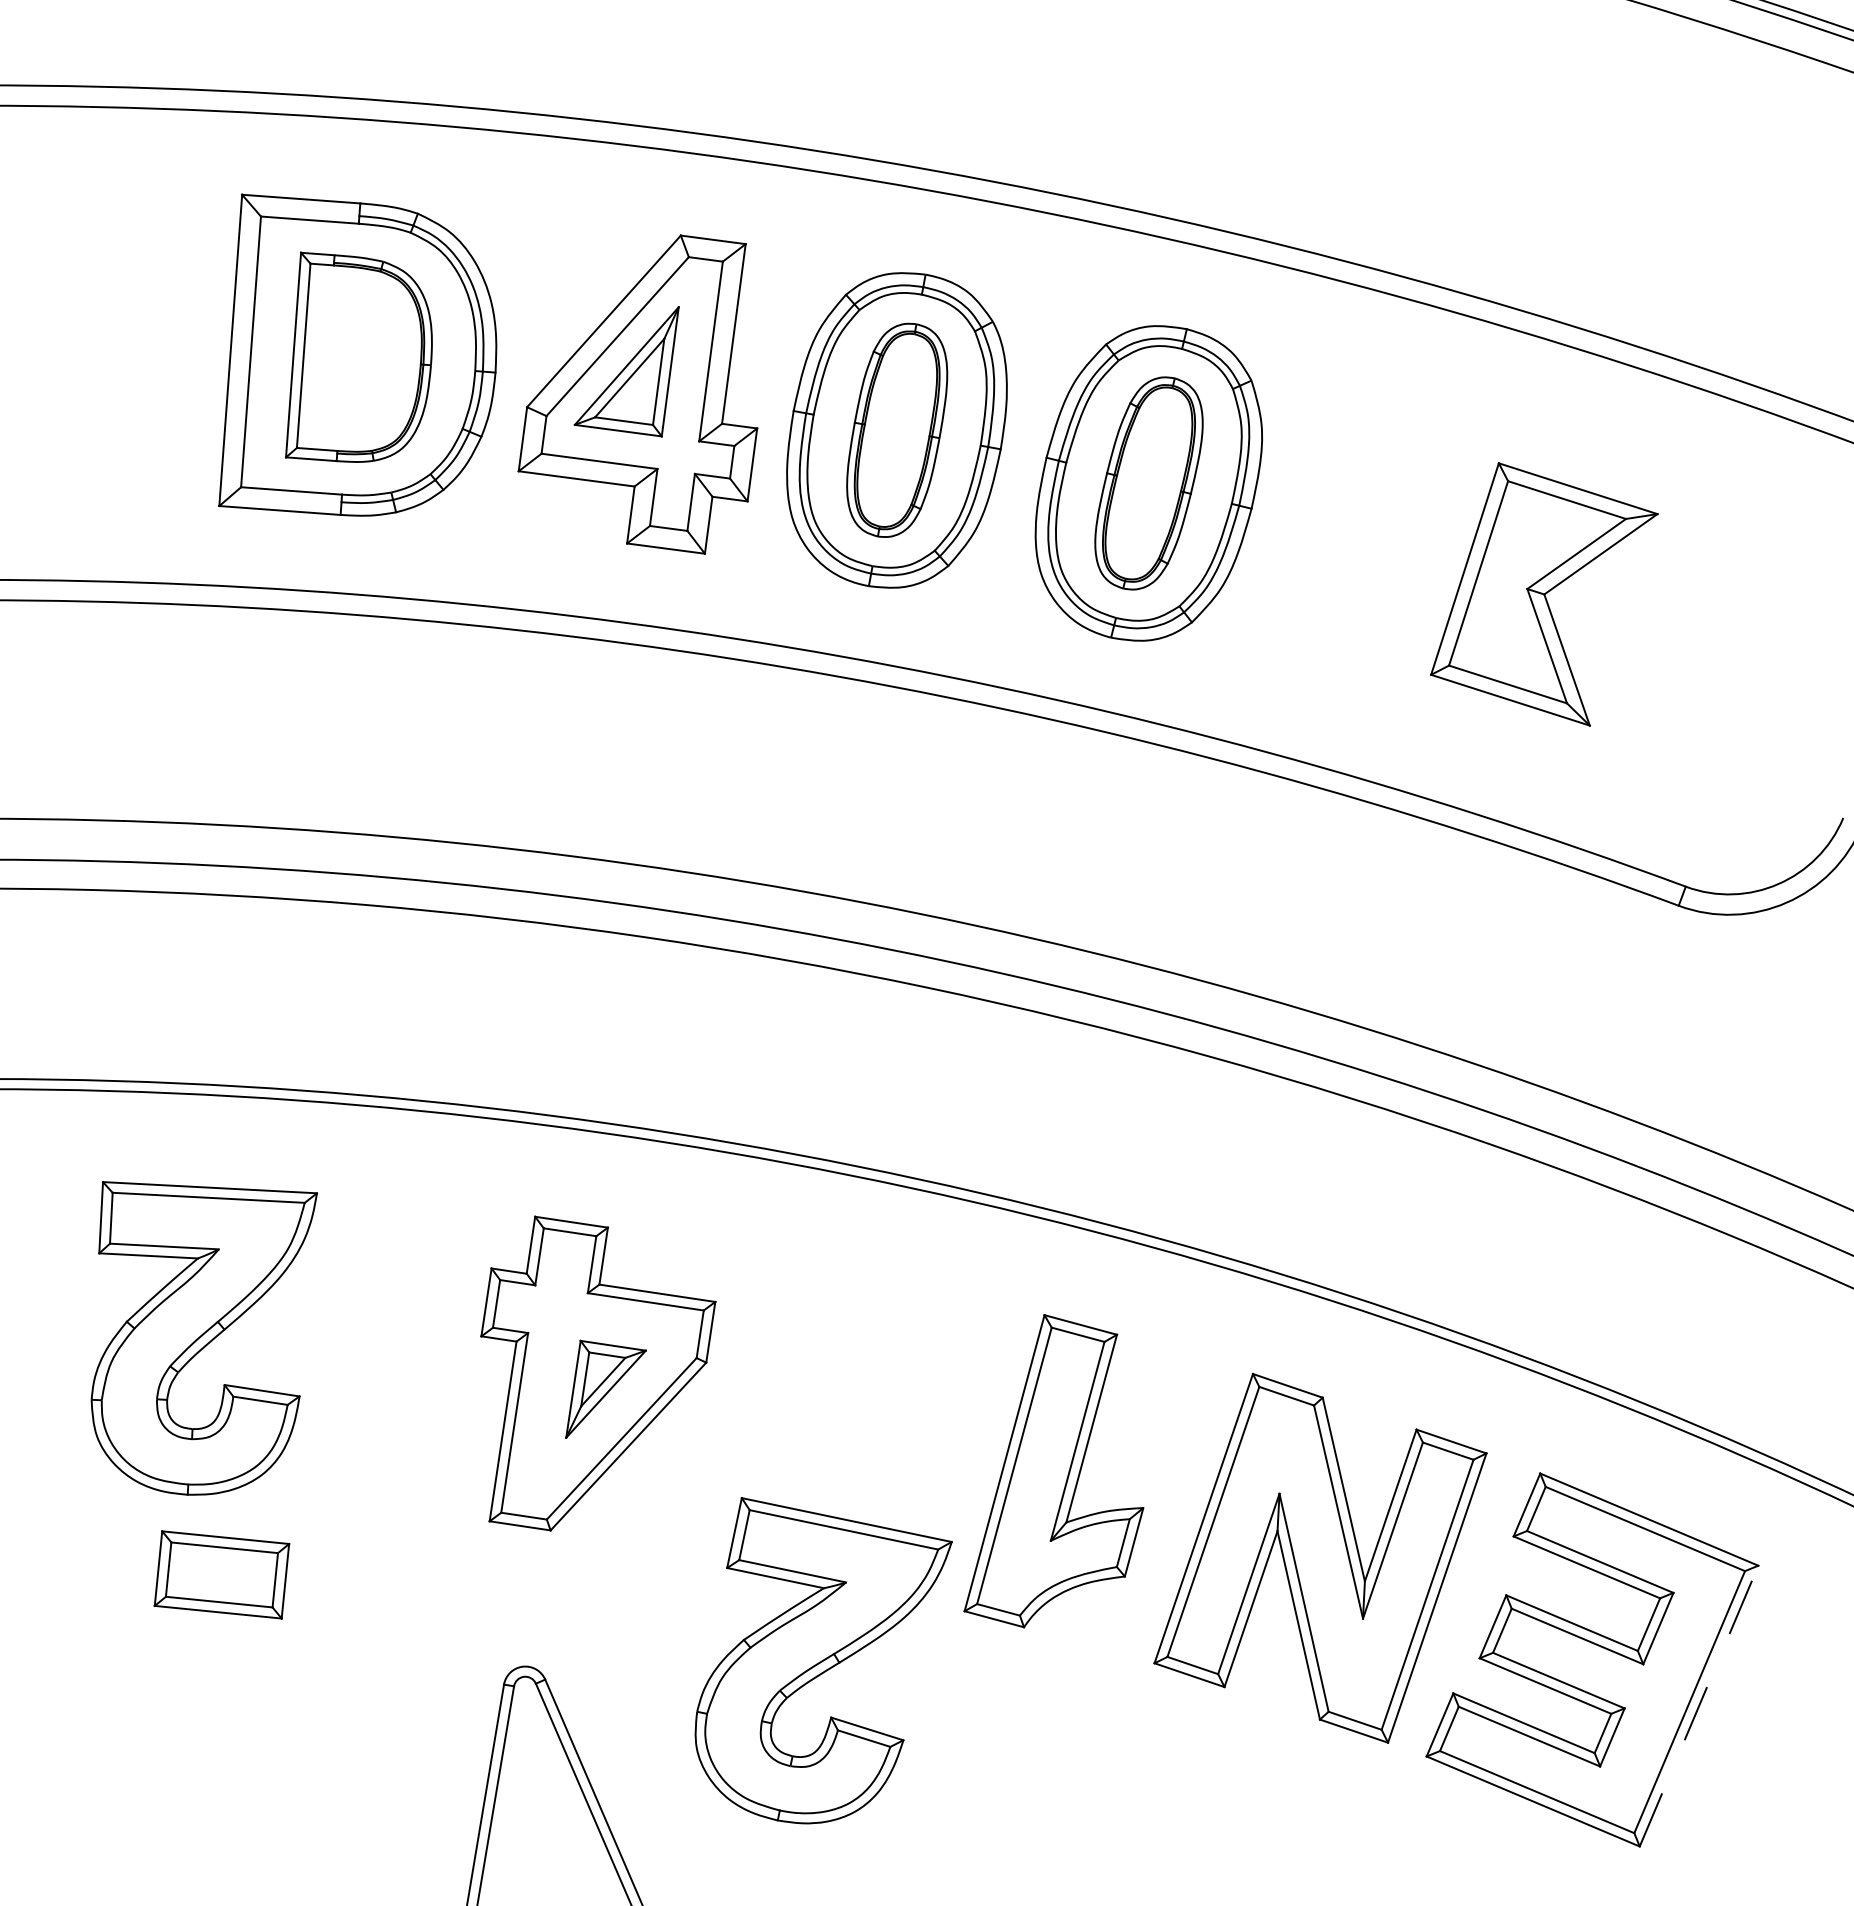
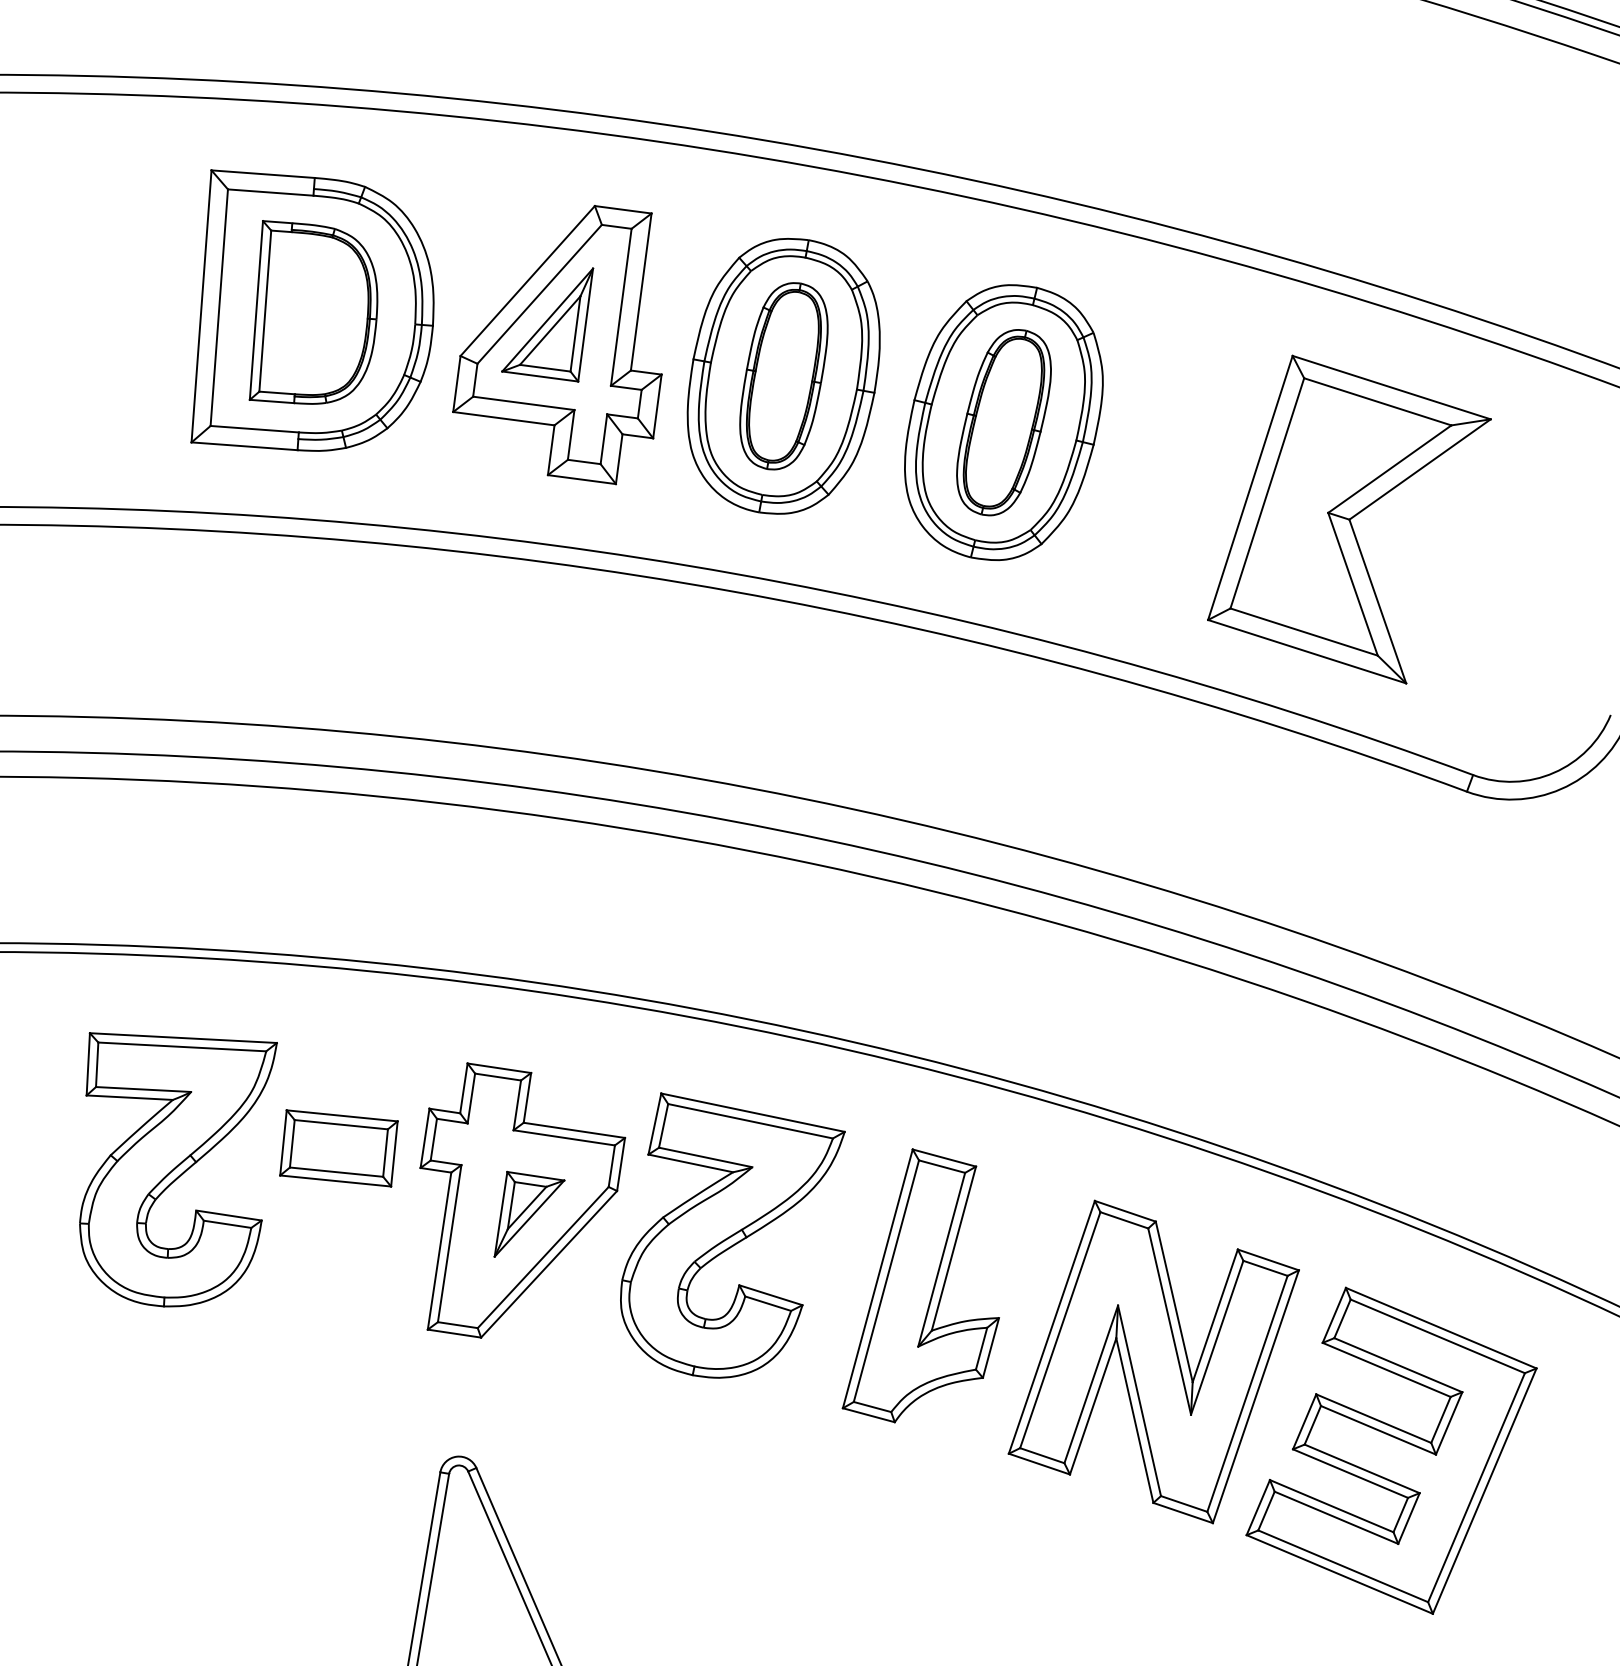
part: (1544, 594) -> (1349, 519), size x1.43
part: (221, 1574) -> (338, 1148), moved
part: (823, 1660) -> (732, 1235), moved
line: (1699, 1705) -> (1485, 1490), dashed -> solid

